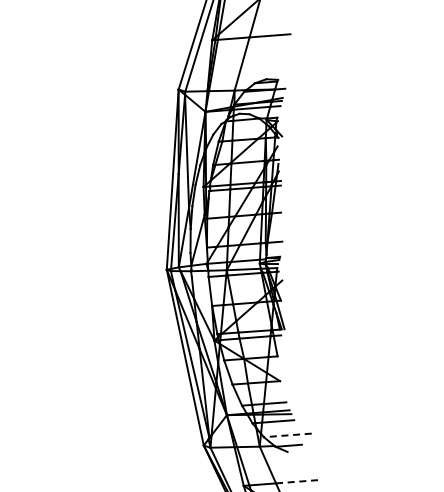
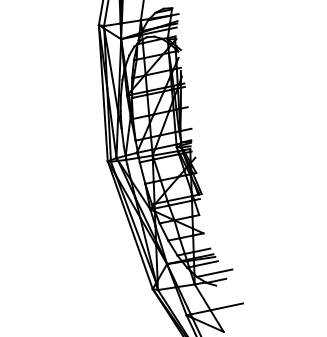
line: (287, 435) -> (214, 273), dashed -> solid
line: (298, 481) -> (227, 306), dashed -> solid

